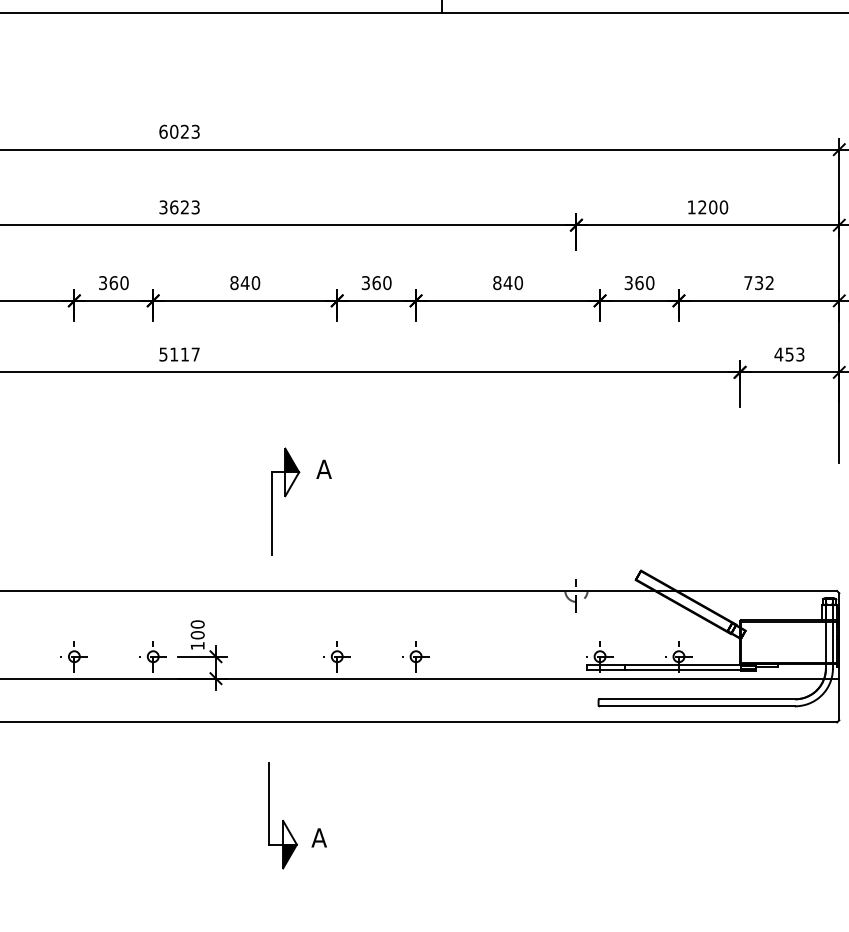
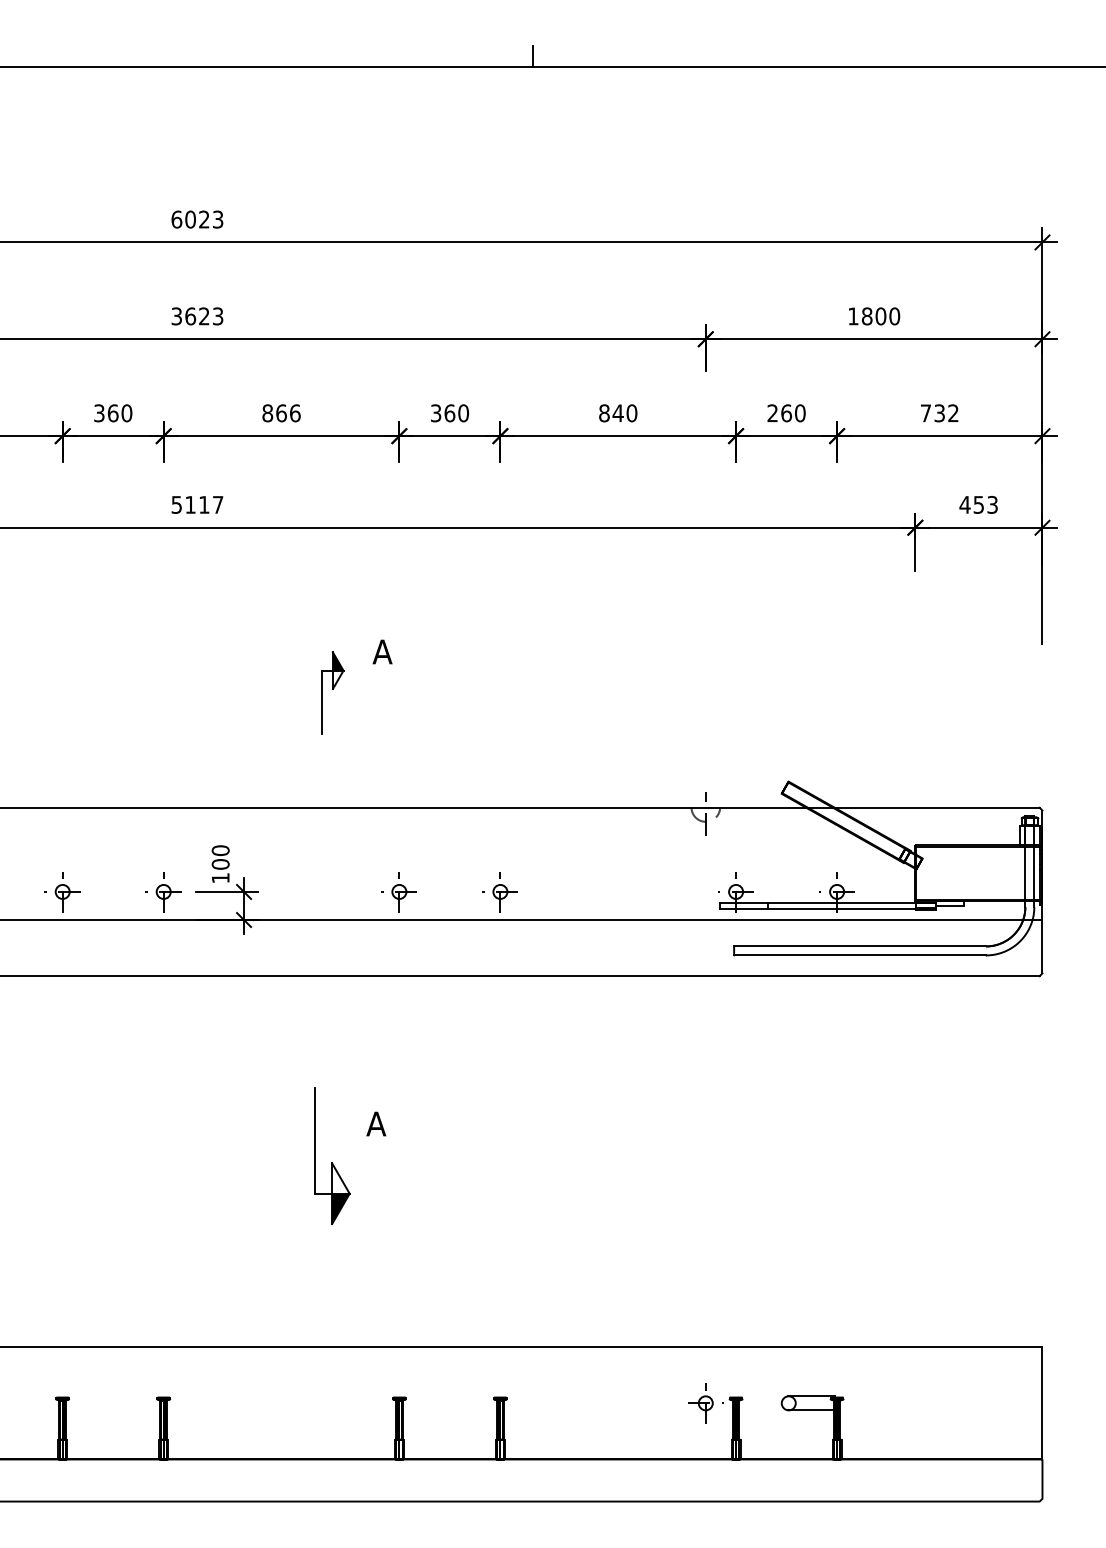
text: (701, 207) -> (866, 316), 1200 -> 1800
text: (249, 283) -> (287, 413), 840 -> 866
text: (628, 283) -> (772, 413), 360 -> 260
part: (285, 501) -> (332, 692), size x0.6
part: (283, 815) -> (332, 1156), moved

